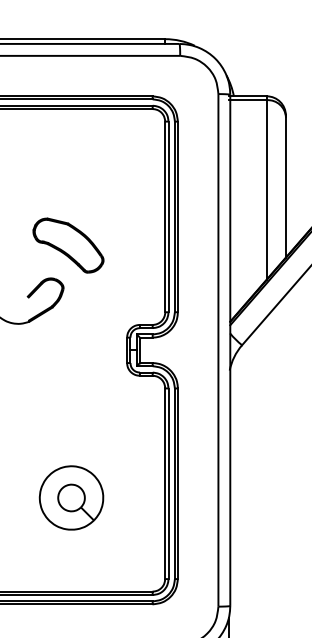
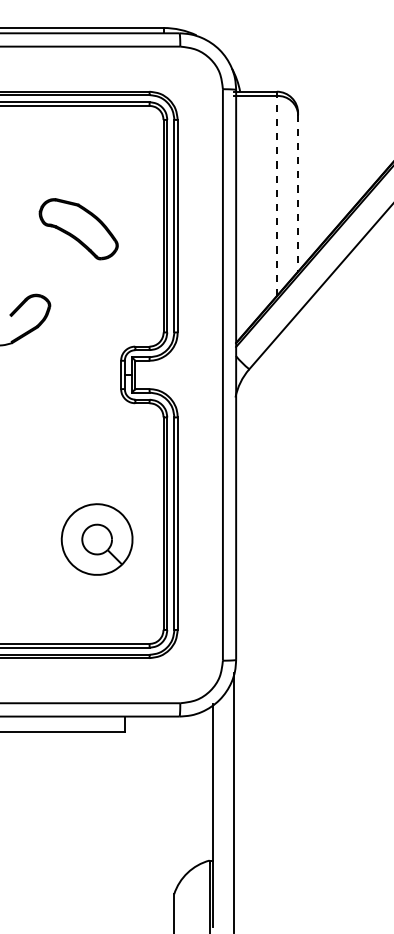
line: (286, 187) -> (298, 193), solid -> dashed
line: (266, 190) -> (276, 196), solid -> dashed
part: (68, 245) -> (78, 229), moved
part: (70, 497) -> (96, 539), moved

